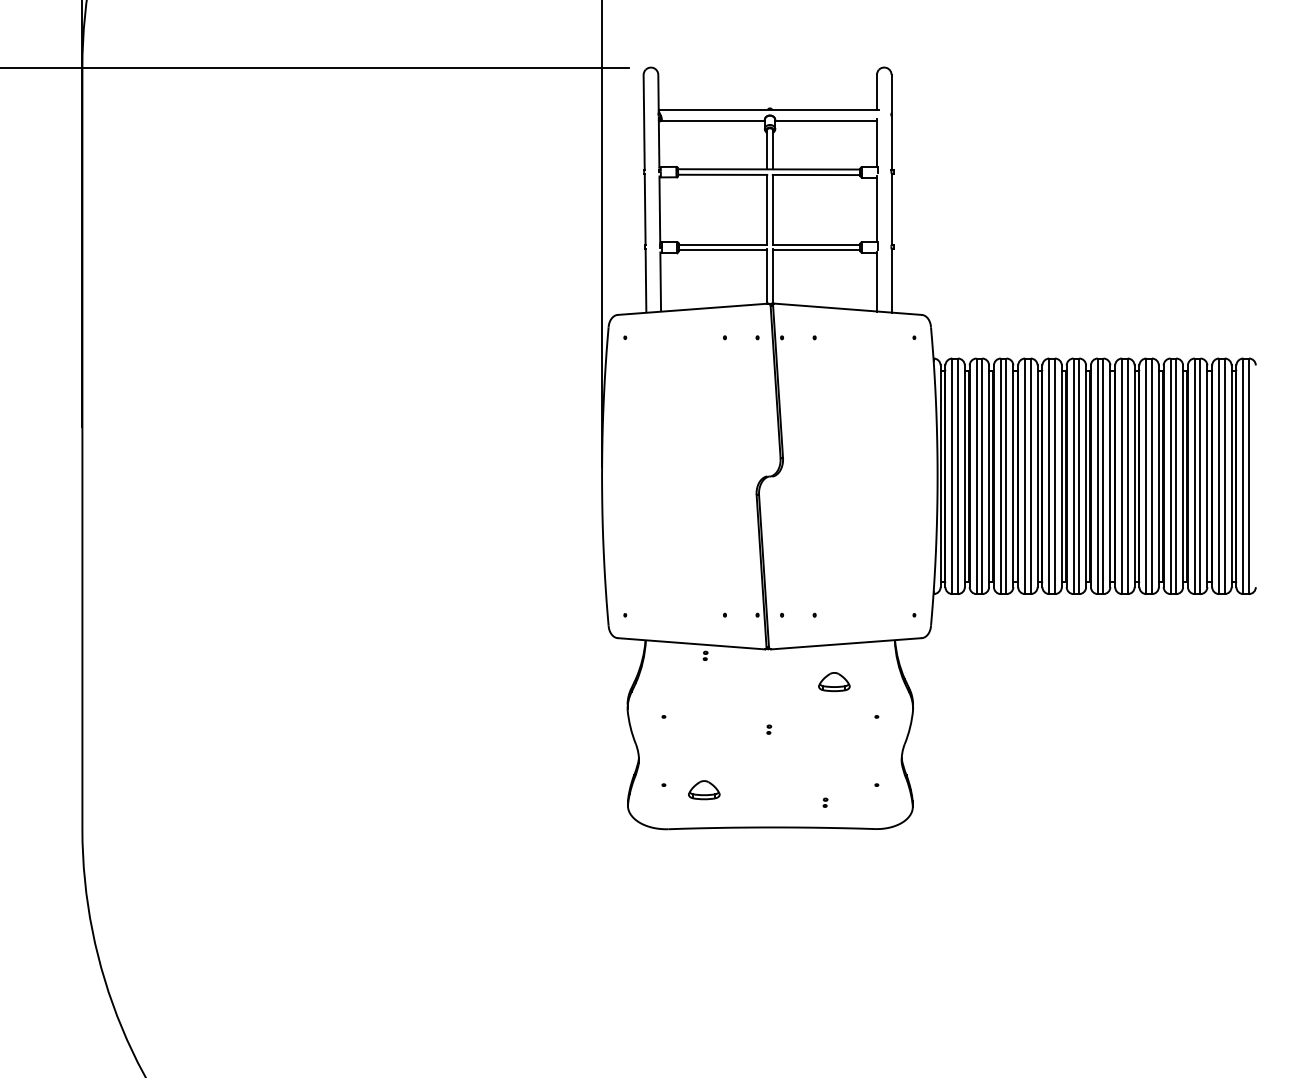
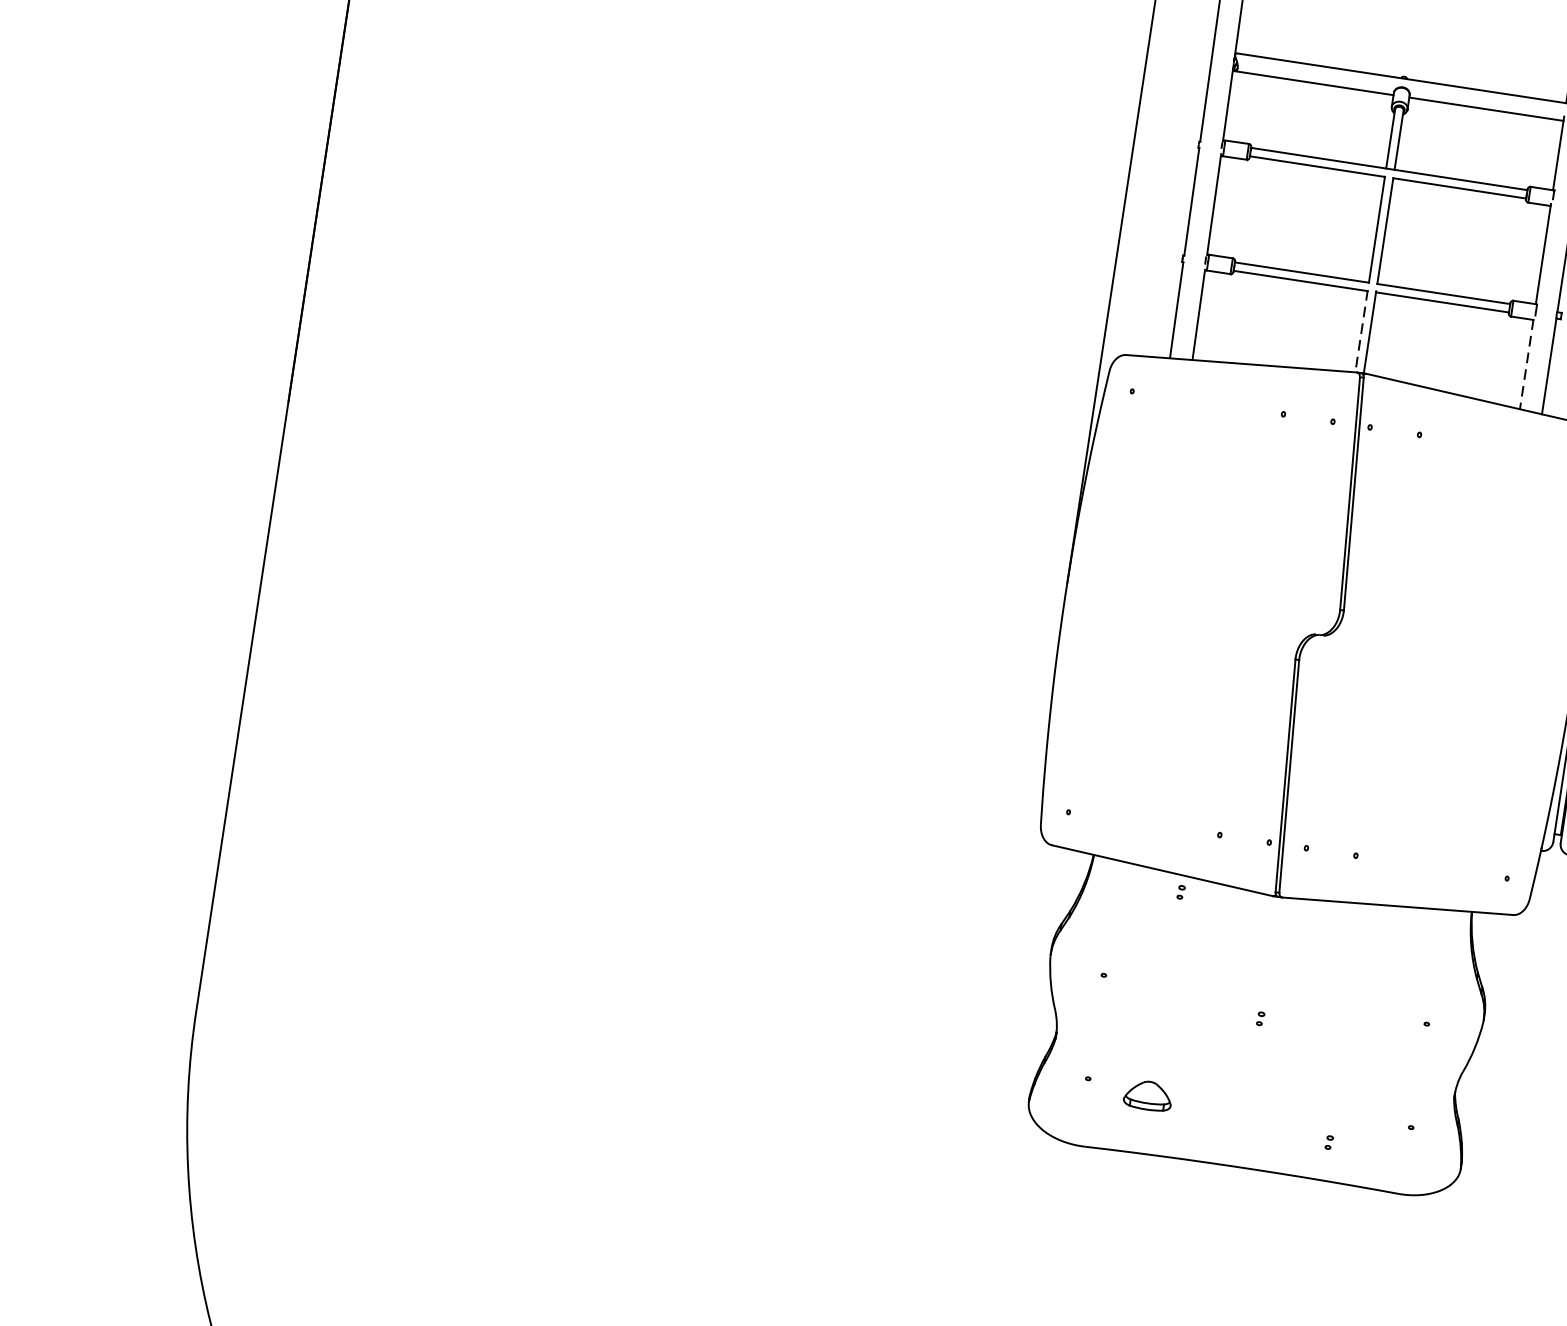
line: (767, 277) -> (1361, 332), solid -> dashed
line: (876, 281) -> (1526, 363), solid -> dashed
part: (834, 681) -> (1370, 960), removed

